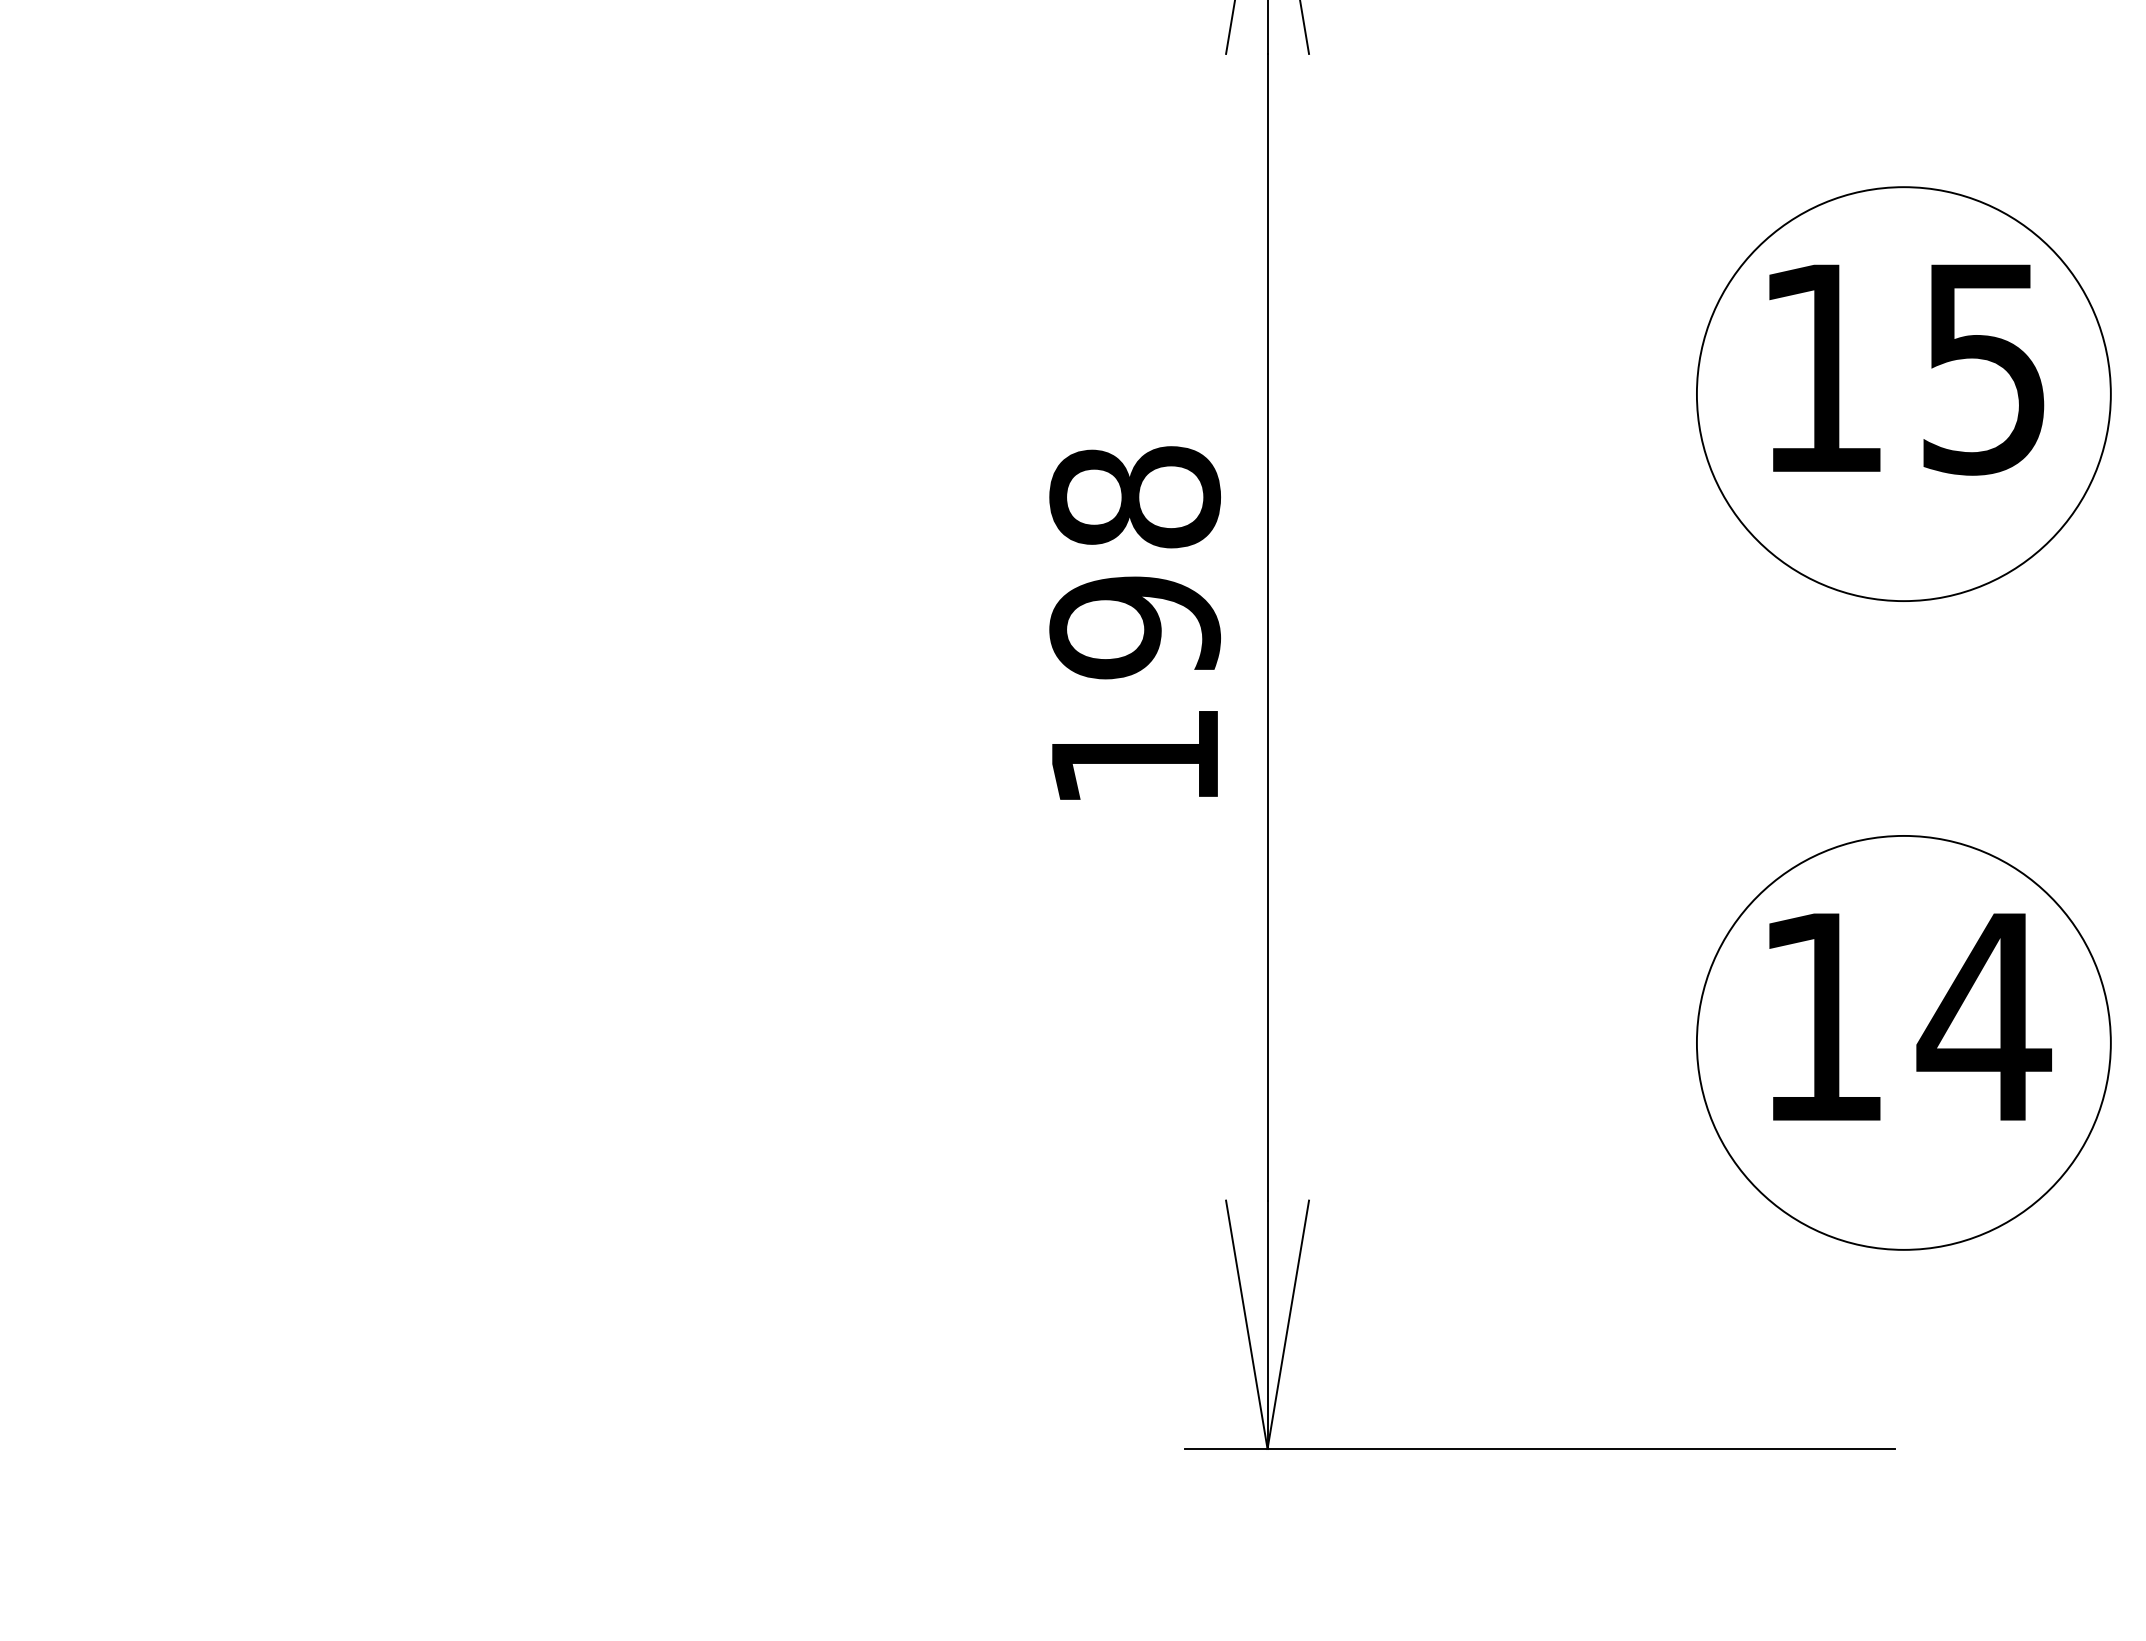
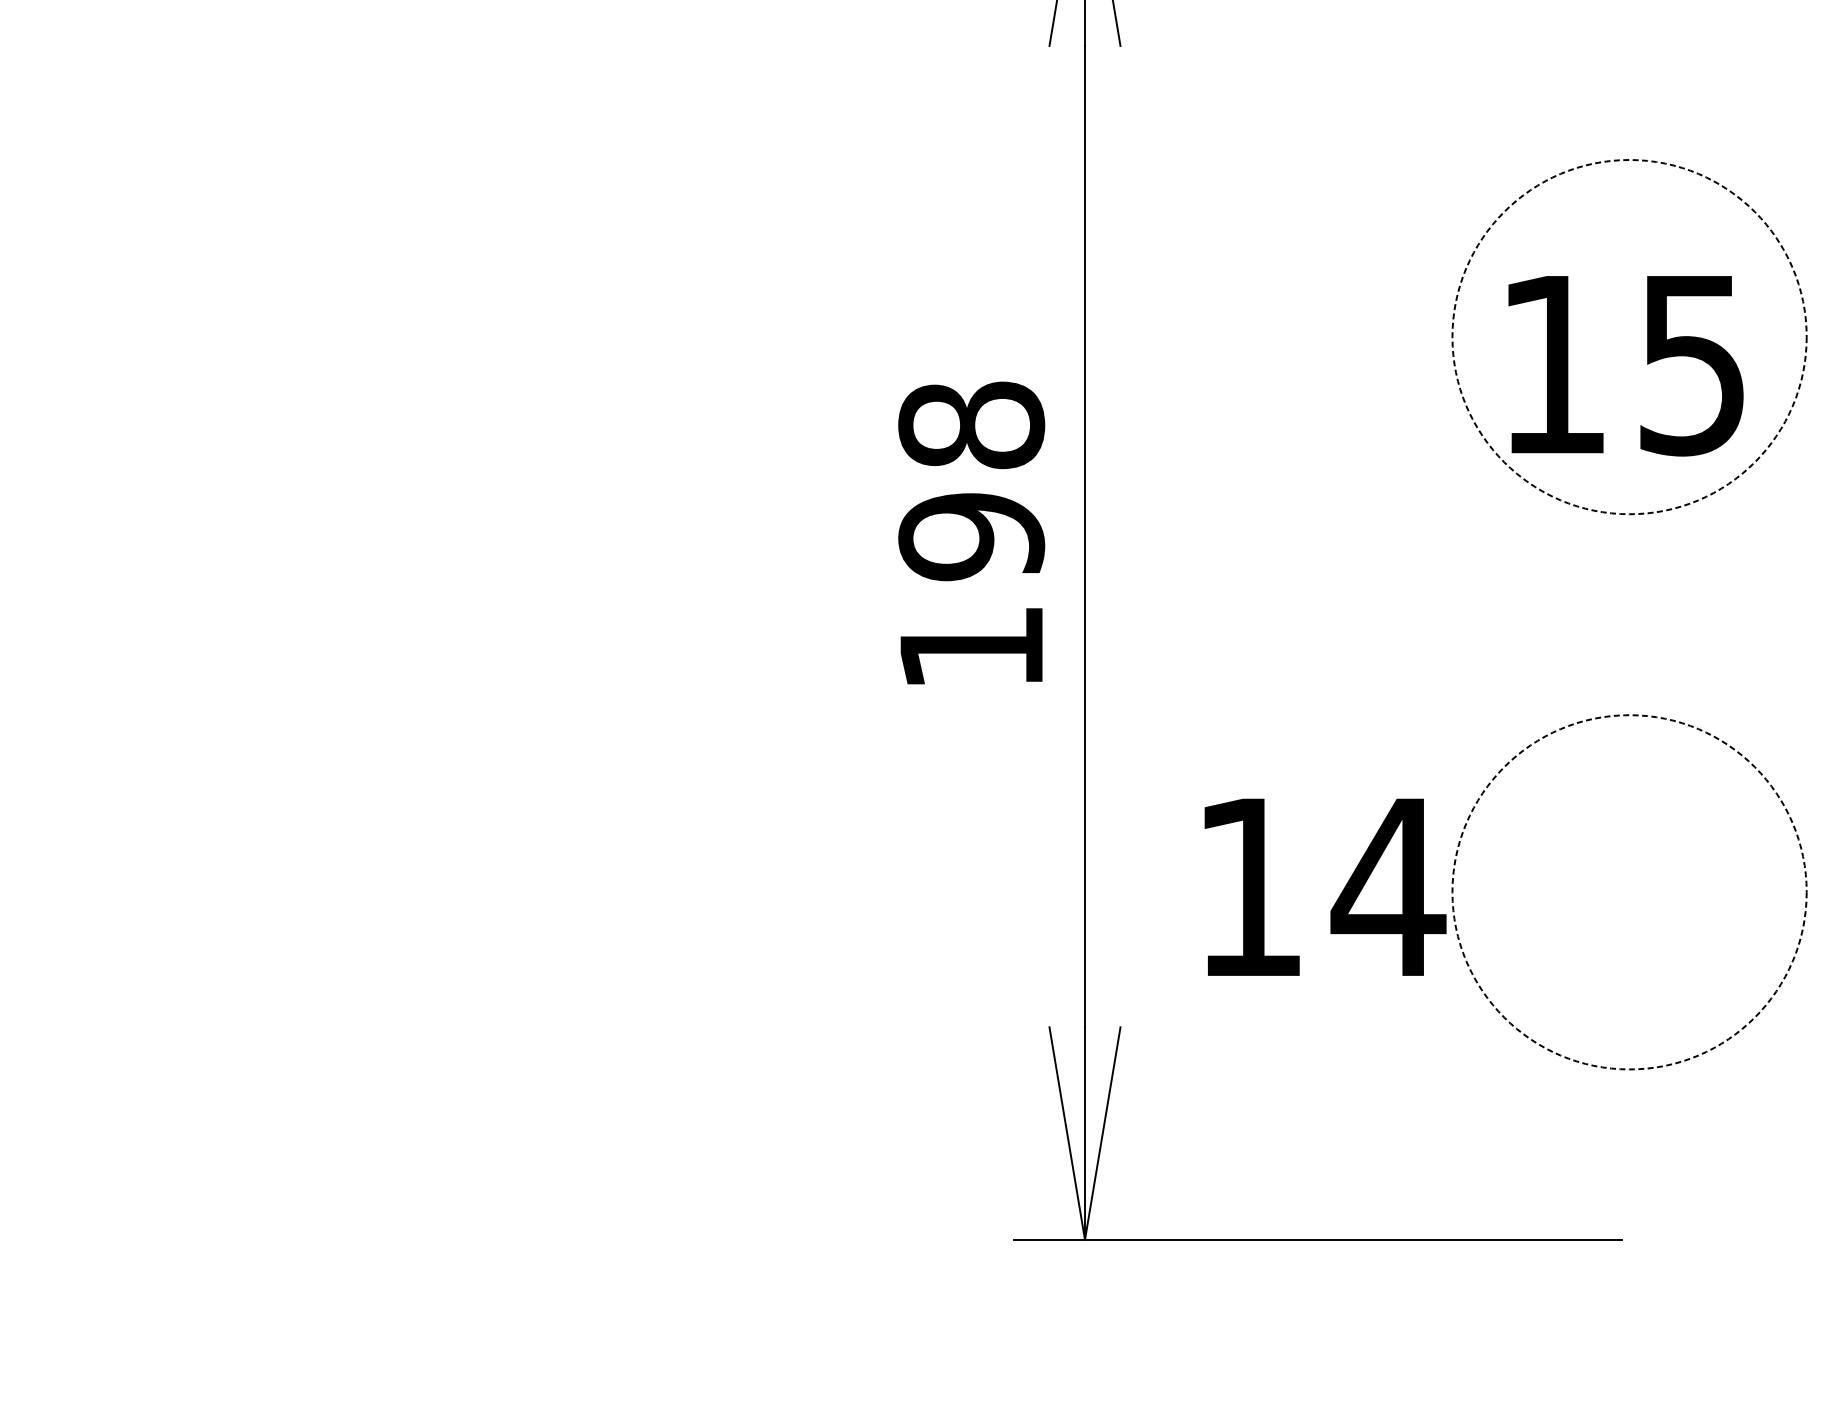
text: (1906, 369) -> (1625, 365), moved
circle: (1903, 394) -> (1629, 337), solid -> dashed
text: (1910, 1016) -> (1325, 886), moved
circle: (1903, 1042) -> (1629, 891), solid -> dashed

